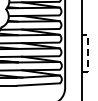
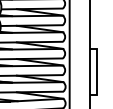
line: (87, 53) -> (97, 71), dashed -> solid

